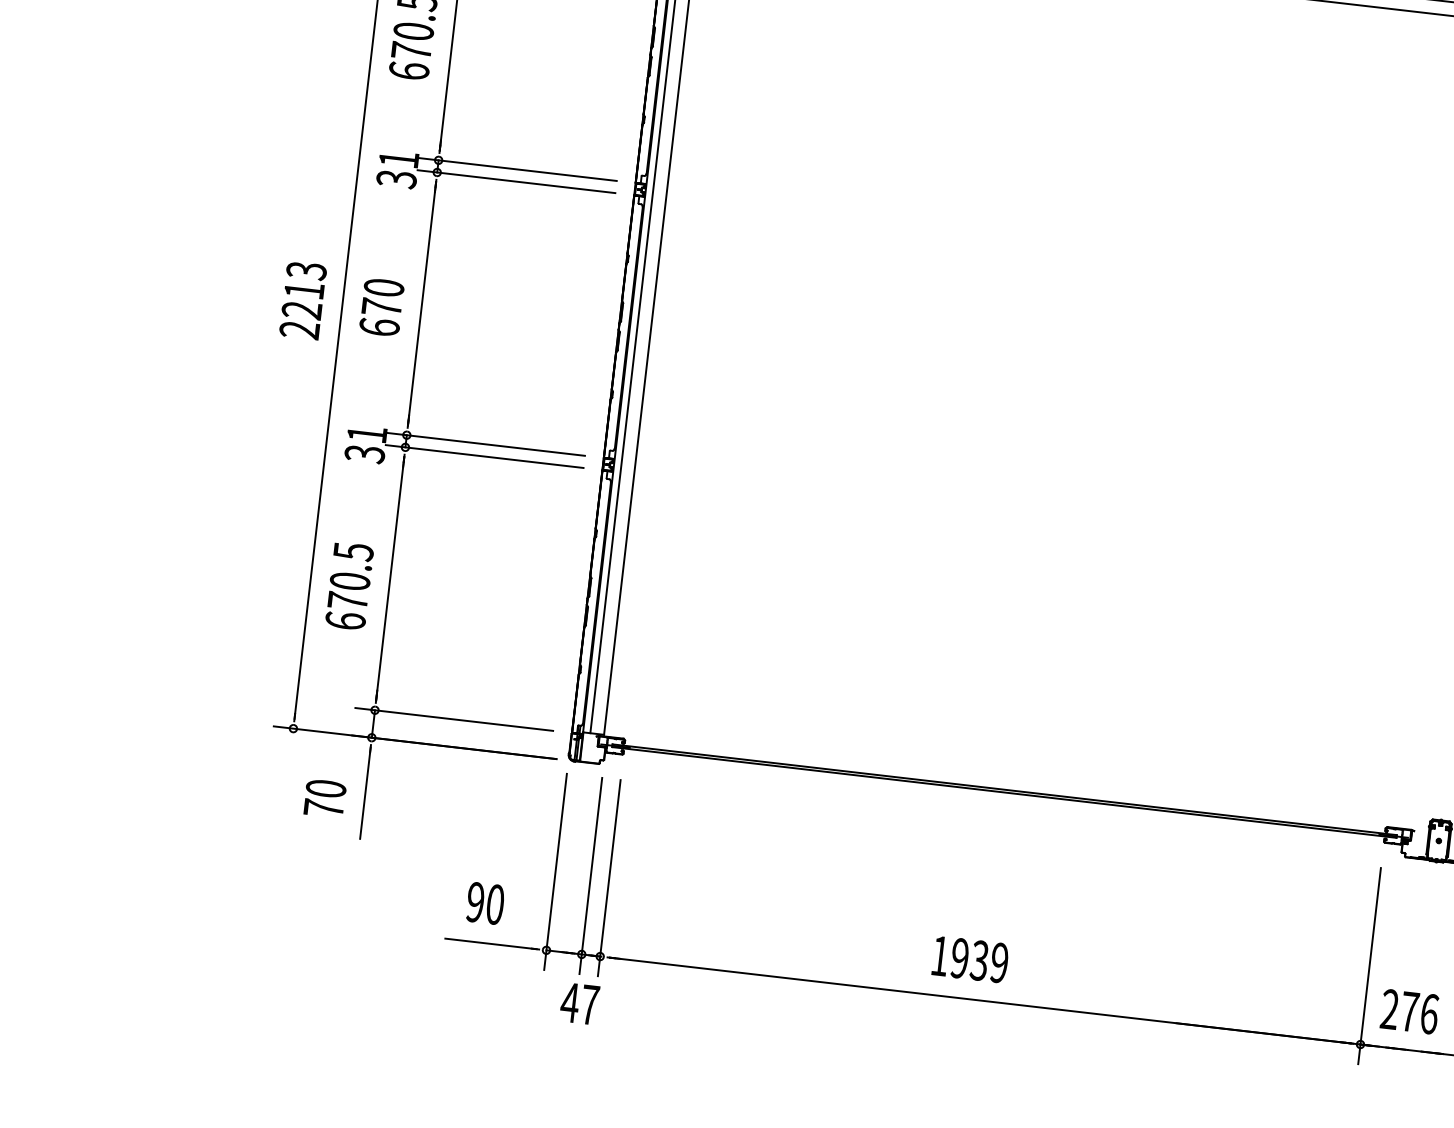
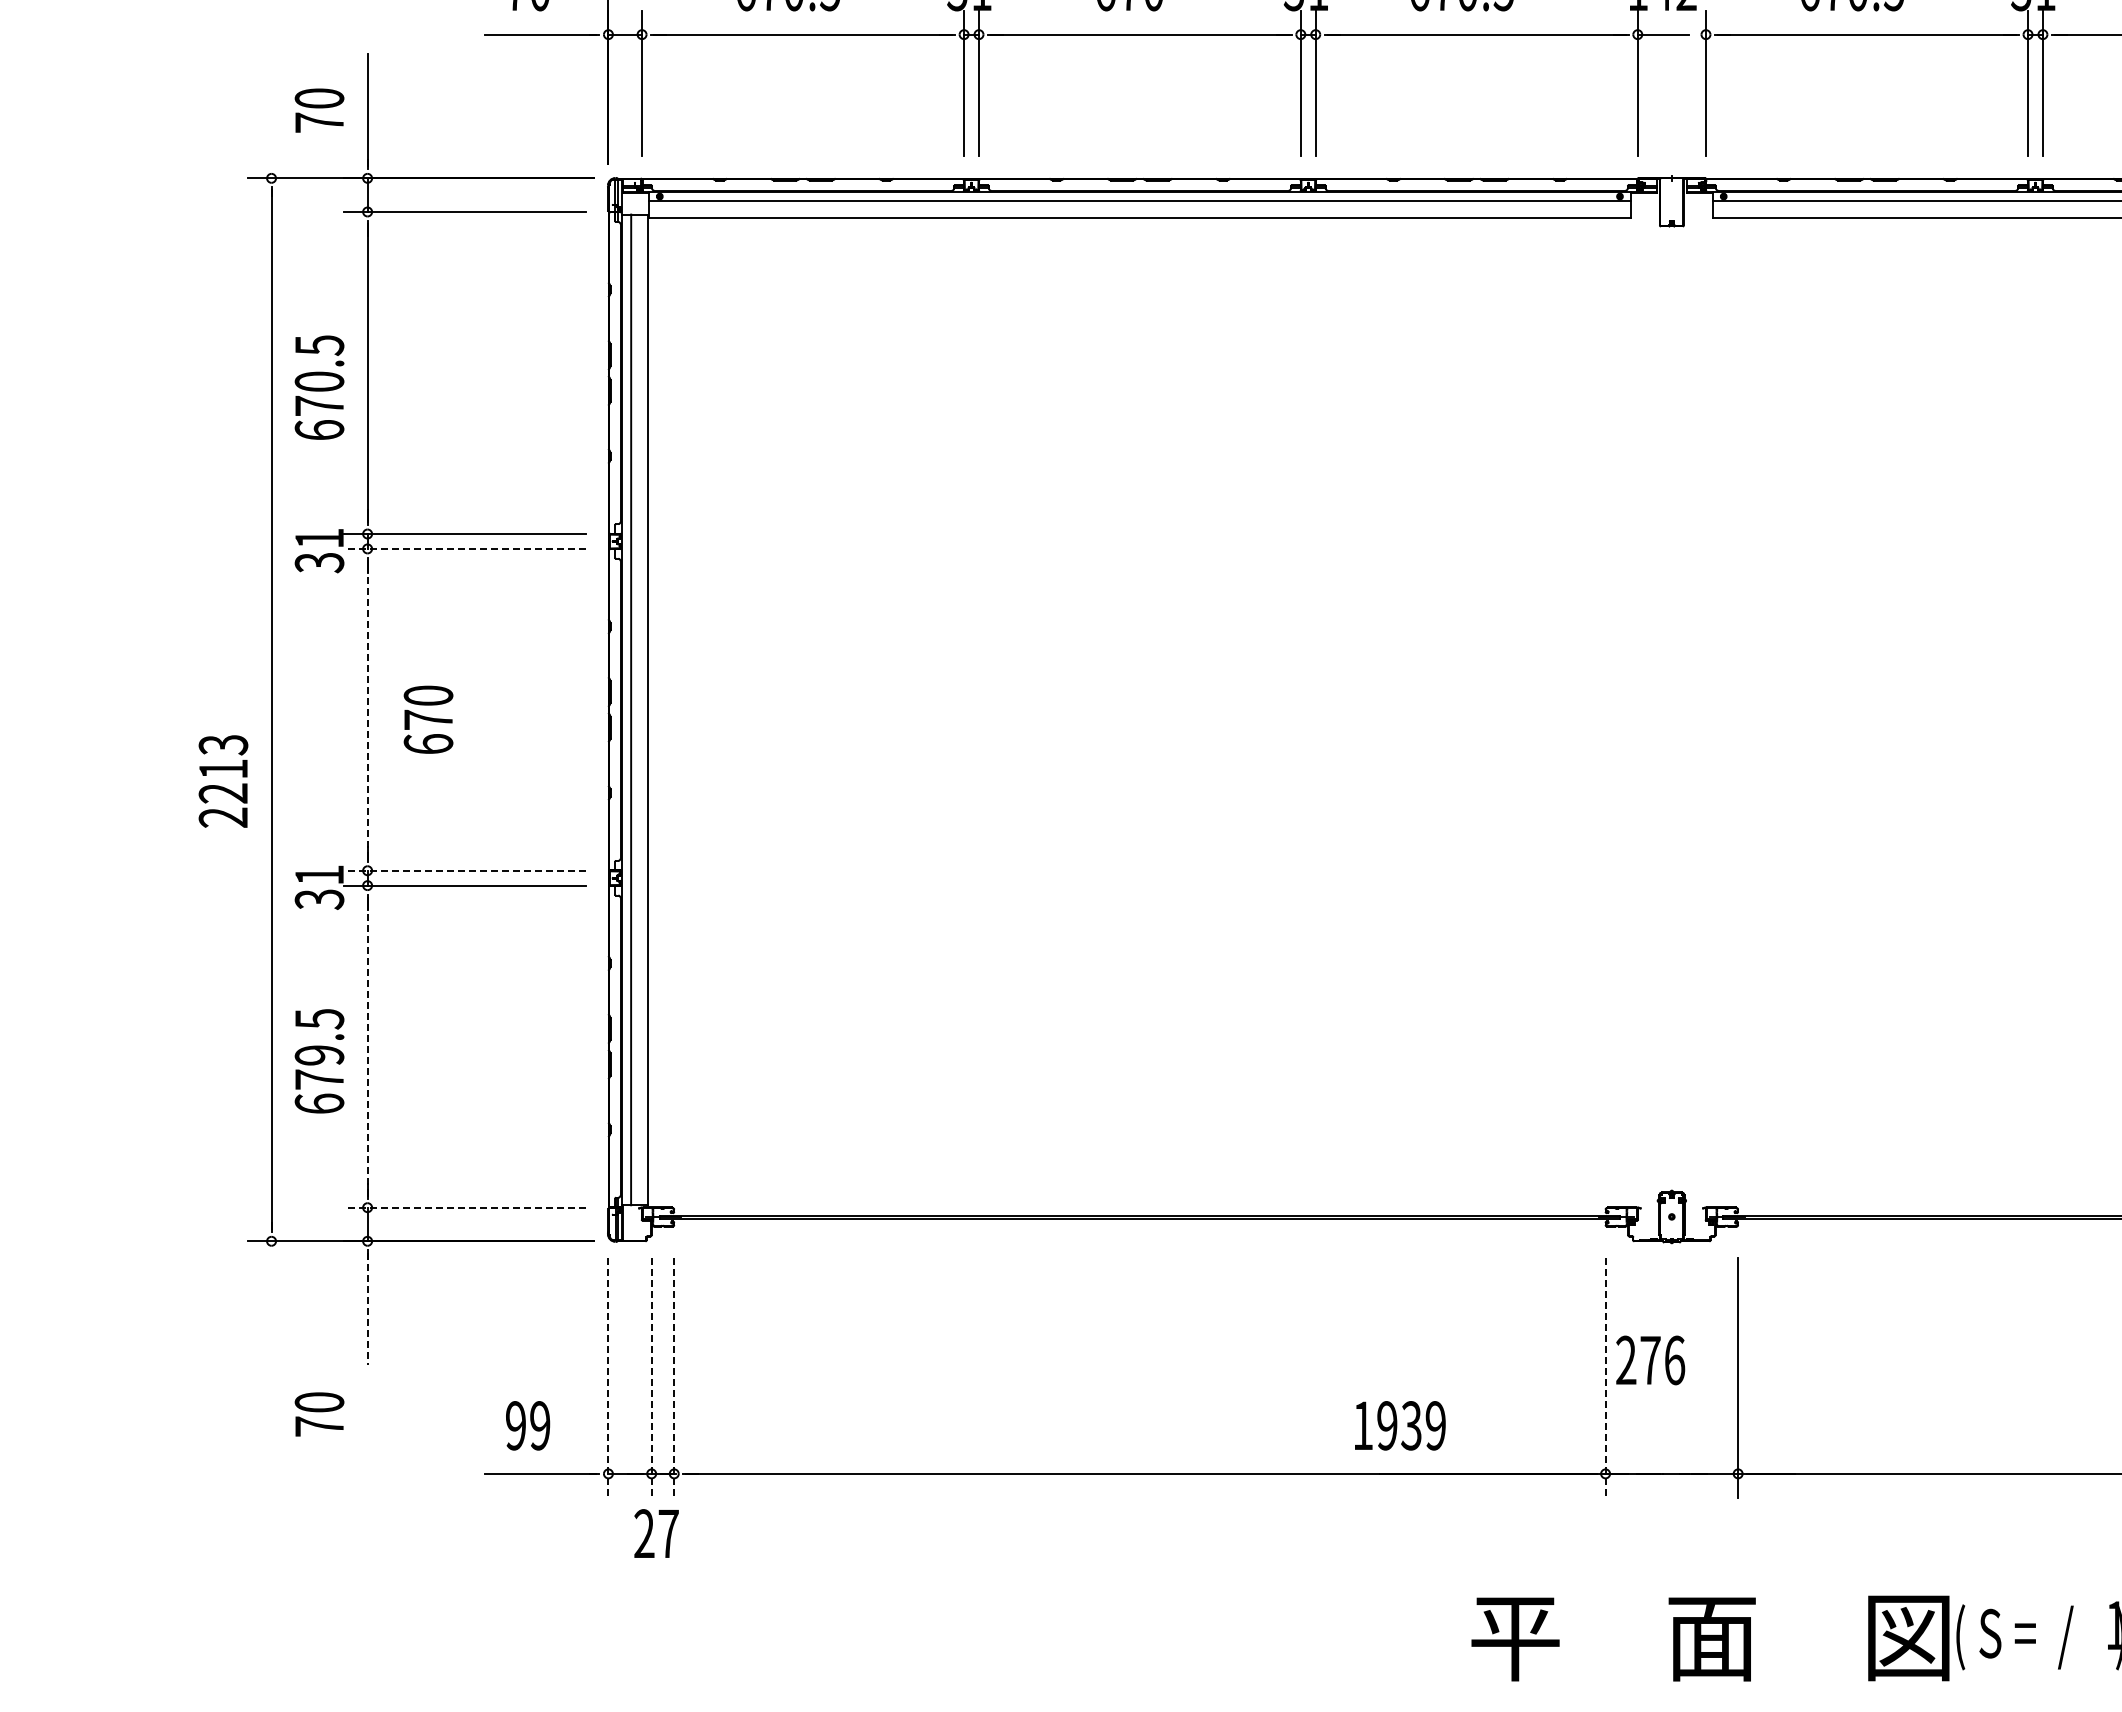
line: (516, 181) -> (464, 548), solid -> dashed
text: (303, 300) -> (223, 781), moved
line: (421, 303) -> (367, 709), solid -> dashed
text: (381, 307) -> (428, 719), moved
line: (485, 444) -> (464, 870), solid -> dashed
line: (390, 578) -> (367, 1046), solid -> dashed
text: (350, 581) -> (319, 1055), 670.5 -> 679.5
line: (454, 719) -> (464, 1207), solid -> dashed
line: (365, 793) -> (367, 1309), solid -> dashed
text: (324, 798) -> (319, 1414), moved
line: (555, 872) -> (608, 1378), solid -> dashed
line: (590, 876) -> (651, 1378), solid -> dashed
line: (609, 878) -> (674, 1378), solid -> dashed
text: (495, 904) -> (540, 1425), 90 -> 99
text: (970, 959) -> (1400, 1425), moved
line: (1369, 966) -> (1605, 1378), solid -> dashed
text: (570, 1002) -> (644, 1533), 47 -> 27
text: (1409, 1011) -> (1650, 1360), moved

